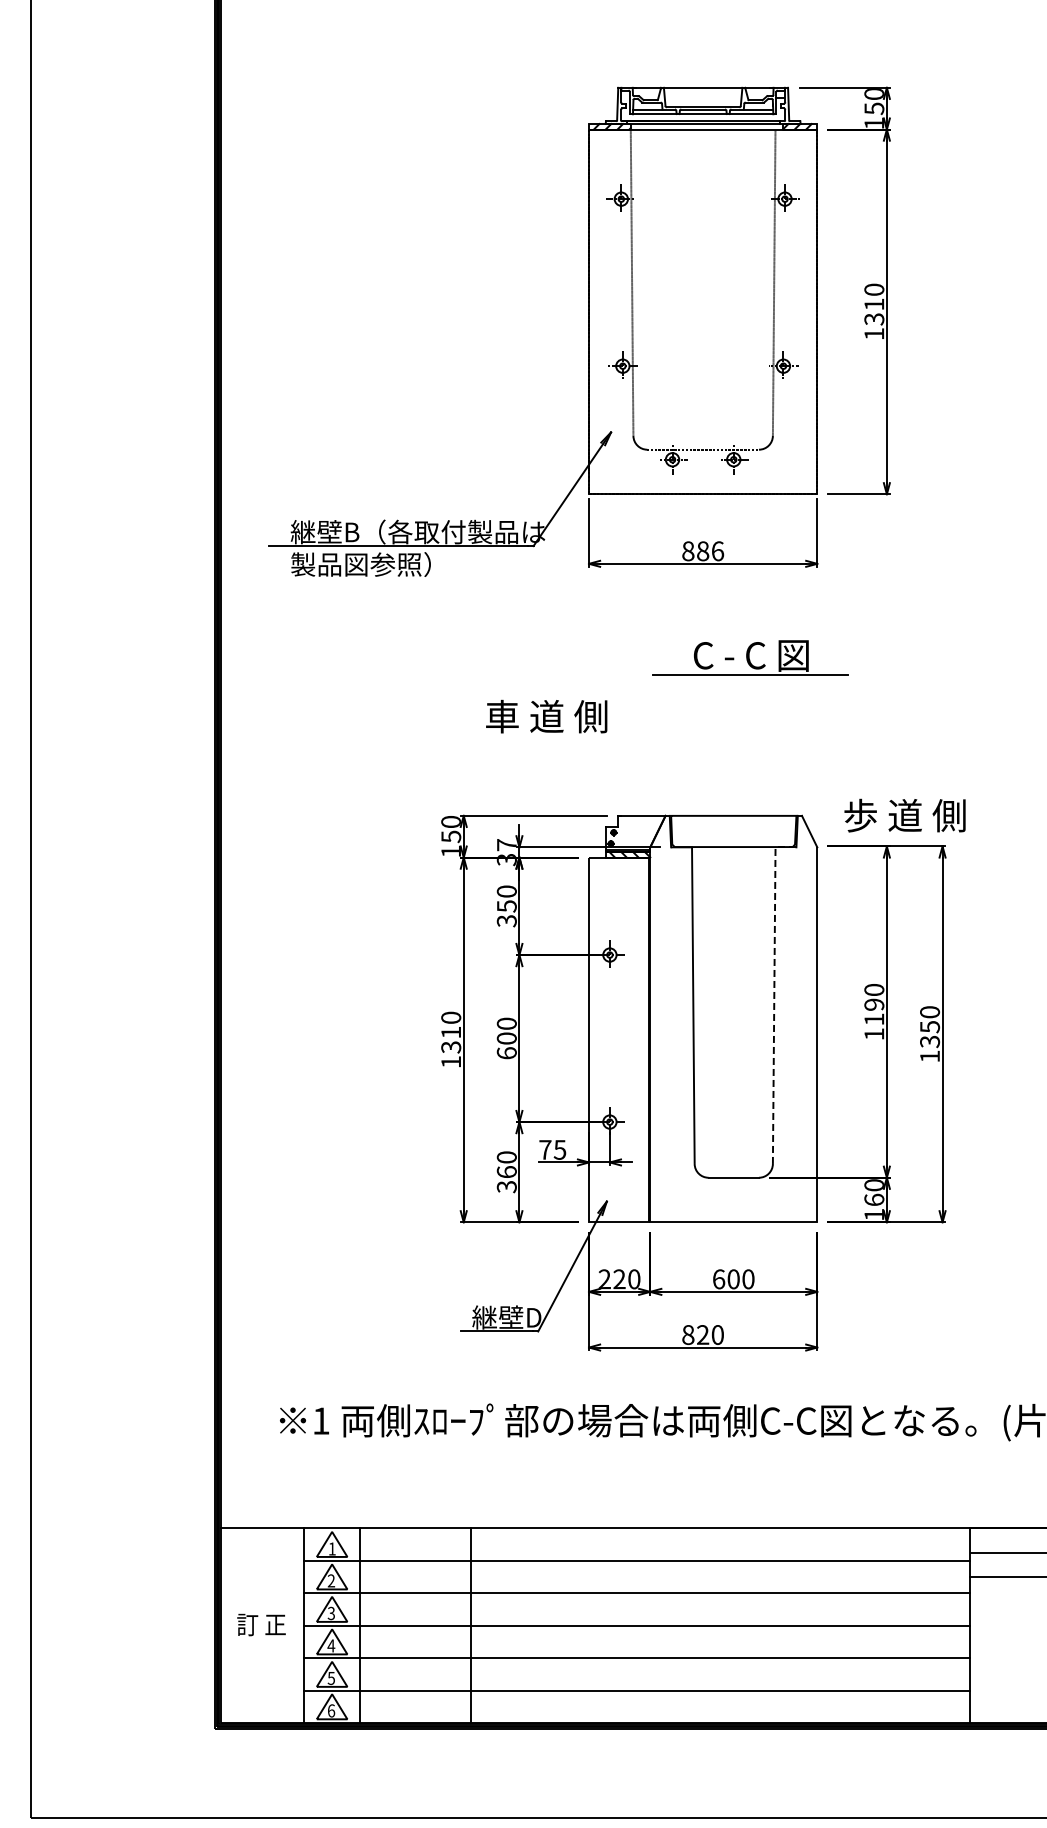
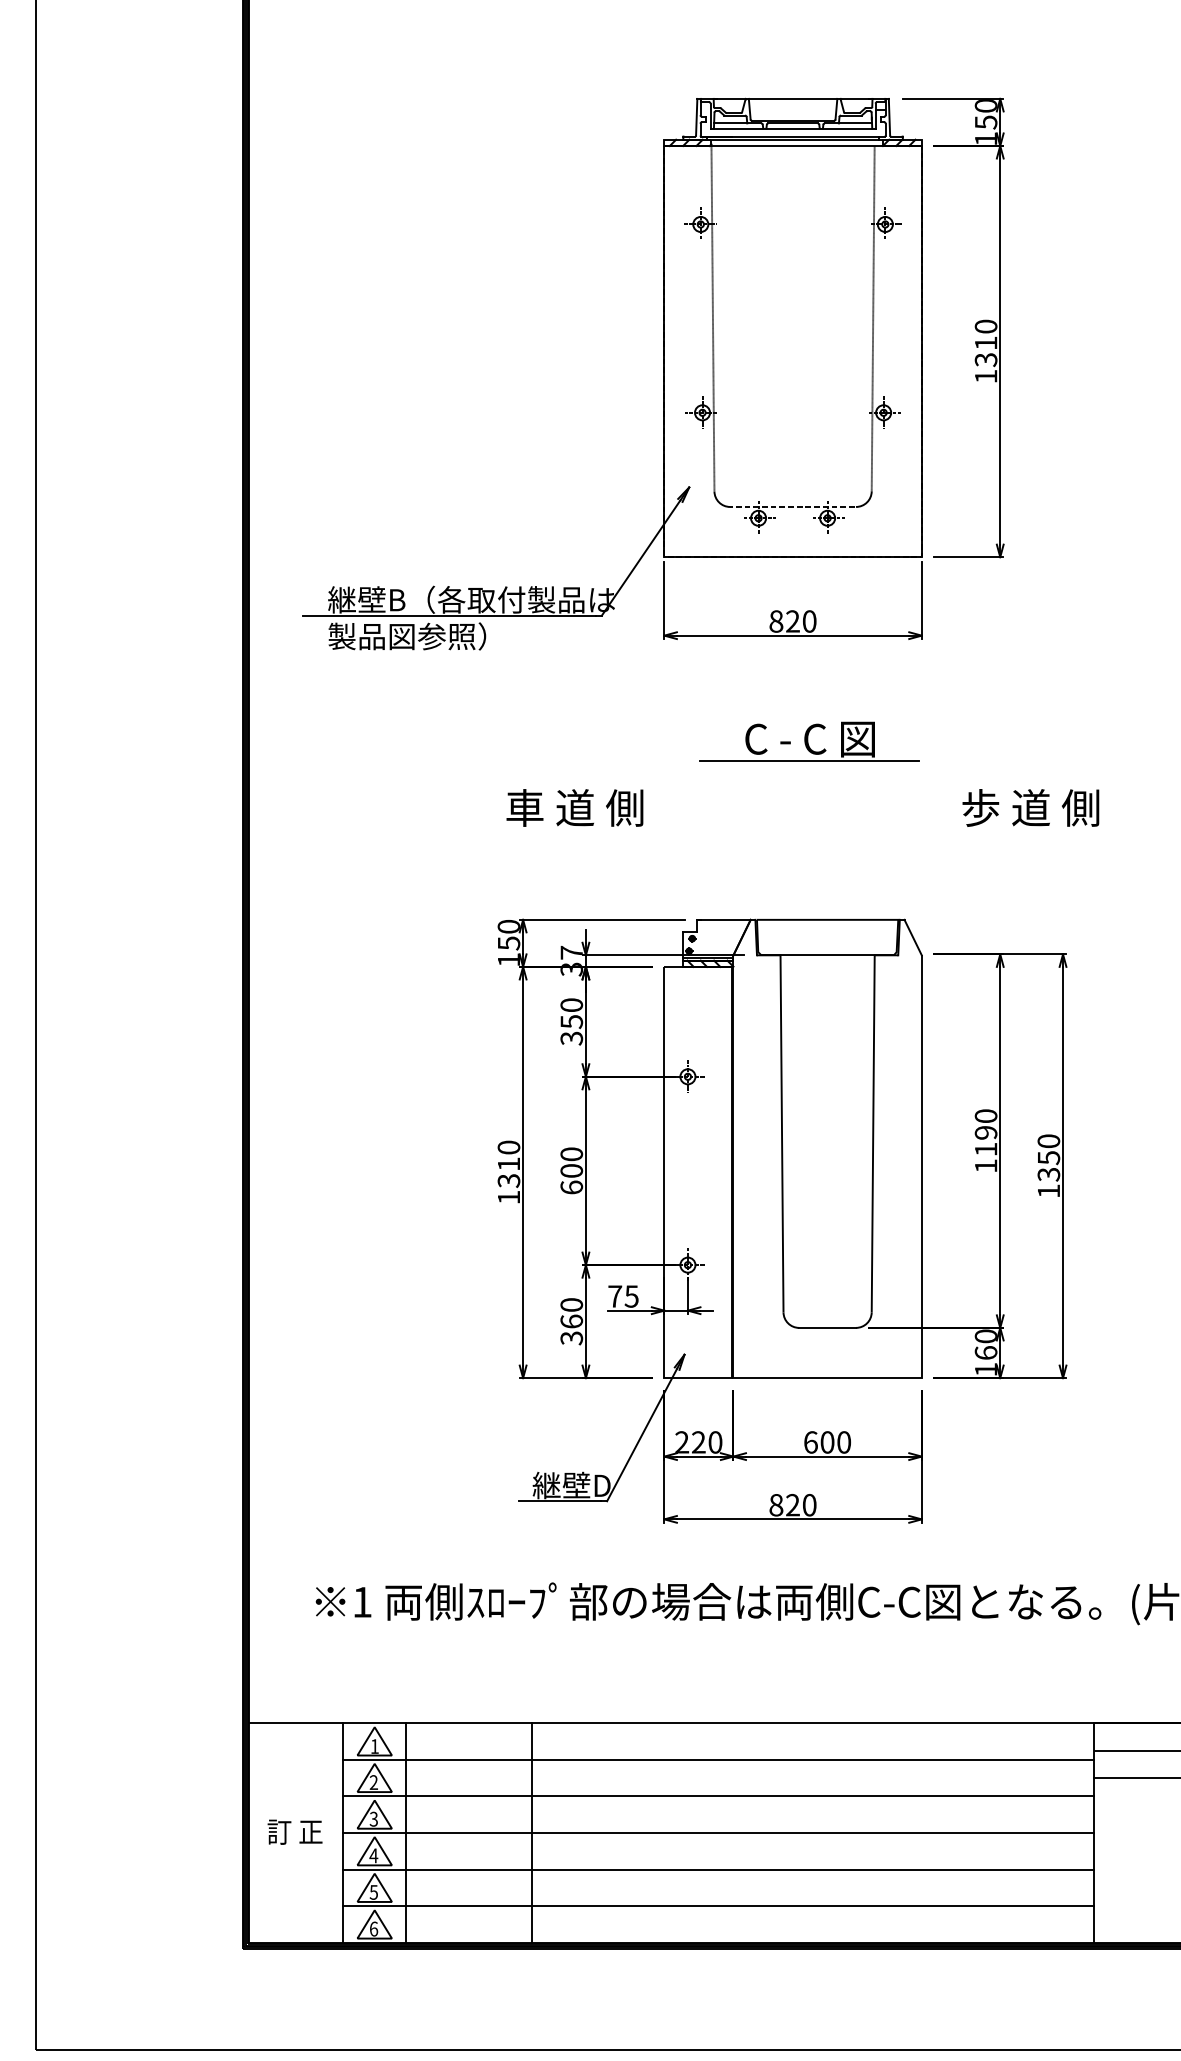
text: (710, 551) -> (801, 621), 886 -> 820
part: (750, 657) -> (809, 741), moved
text: (546, 716) -> (574, 807), moved
text: (904, 815) -> (1030, 807), moved
line: (774, 994) -> (873, 1121), dashed -> solid

